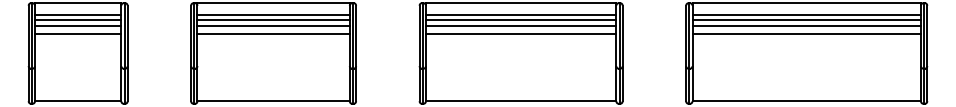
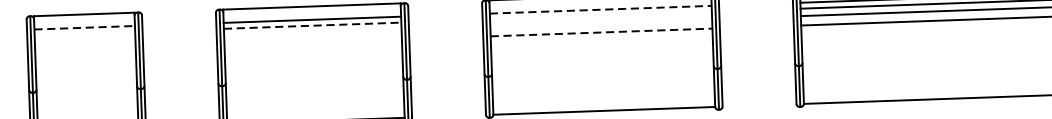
line: (78, 14) -> (85, 27), solid -> dashed
line: (521, 14) -> (601, 9), solid -> dashed
line: (78, 19) -> (85, 33), removed
line: (274, 19) -> (313, 25), solid -> dashed
line: (520, 19) -> (600, 15), removed
line: (78, 26) -> (85, 41), removed
line: (273, 26) -> (312, 33), removed
line: (520, 26) -> (600, 23), removed
line: (78, 34) -> (85, 50), removed
line: (273, 34) -> (313, 43), removed
line: (521, 34) -> (601, 32), solid -> dashed

